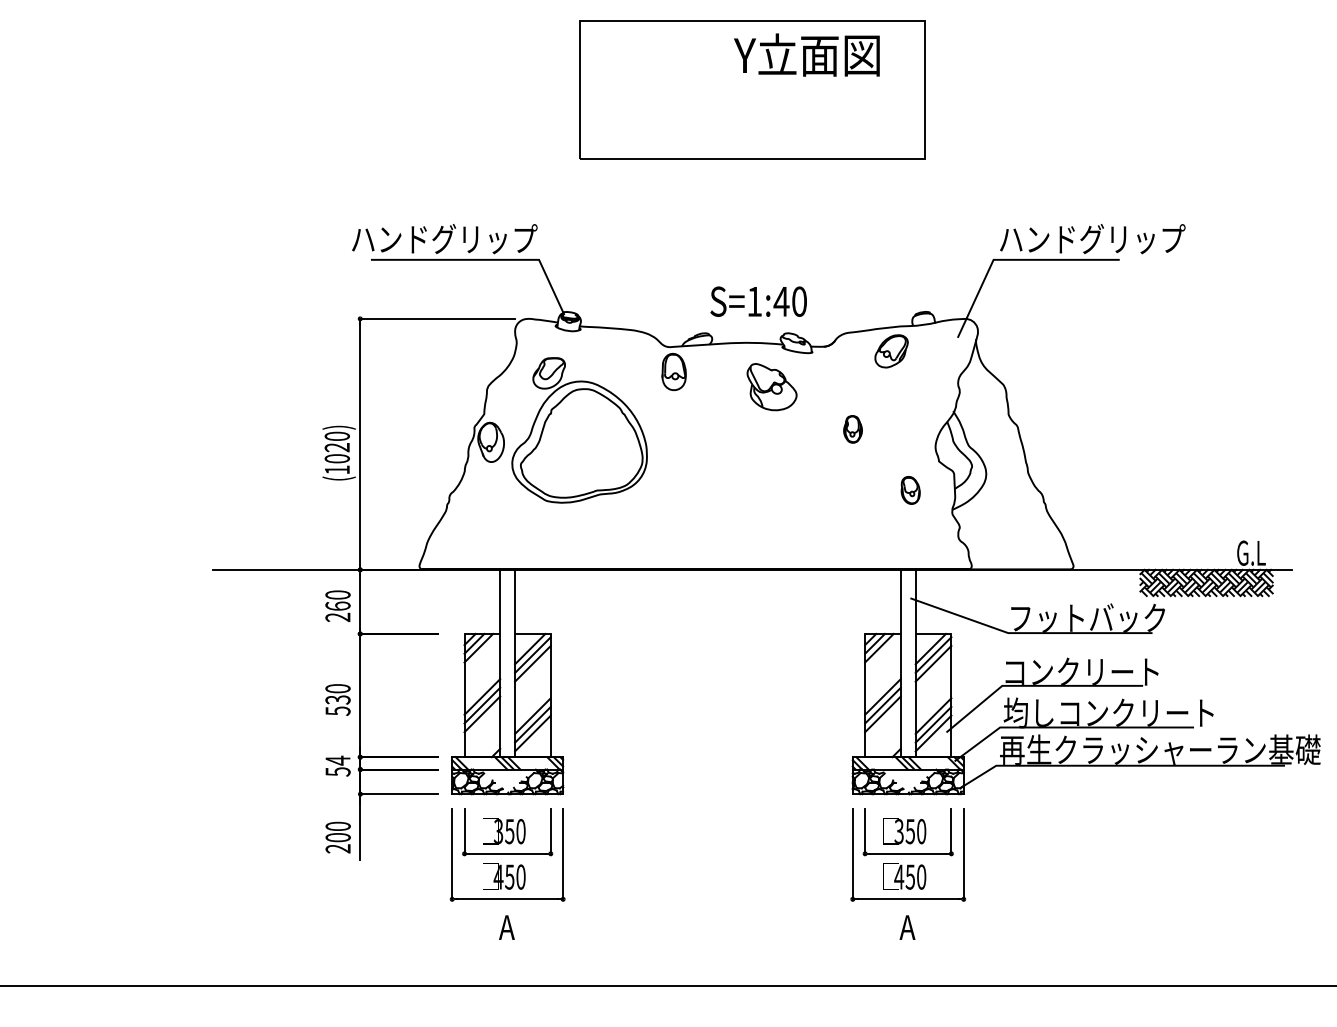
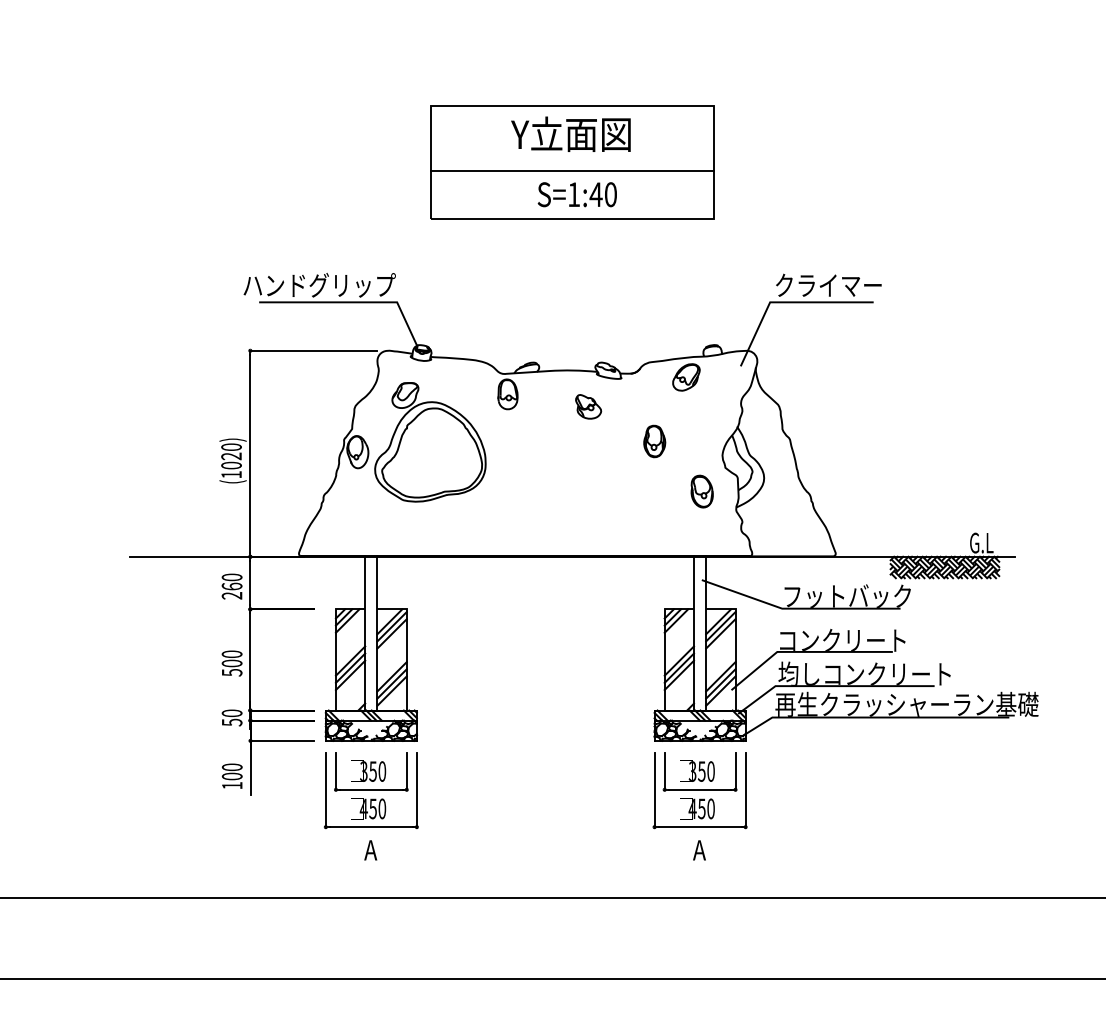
text: (806, 54) -> (570, 133), moved
line: (751, 99) -> (571, 170), added
text: (1092, 239) -> (851, 285), ハンドグリップ -> クライマー
text: (757, 301) -> (576, 194), moved
part: (772, 386) -> (588, 406), size x0.62
part: (852, 429) -> (654, 441), size x1.43
part: (909, 490) -> (701, 491), size x1.43
text: (337, 699) -> (231, 663), 530 -> 500
text: (337, 760) -> (231, 713), 54 -> 50
text: (337, 848) -> (231, 785), 200 -> 100

